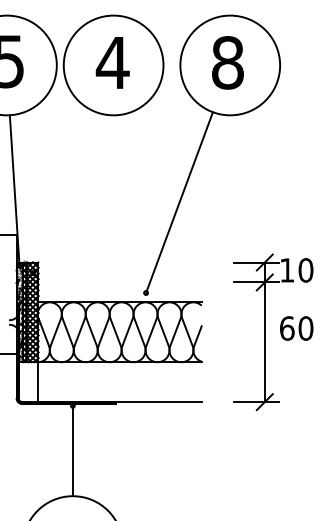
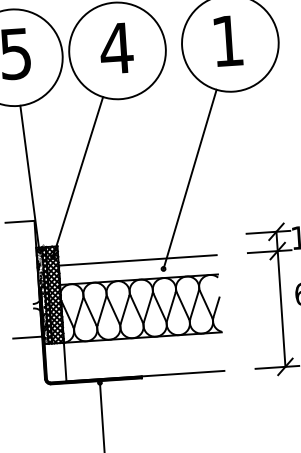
text: (227, 62) -> (227, 40), 8 -> 1
line: (64, 192) -> (78, 176), added
line: (119, 282) -> (137, 260), added

